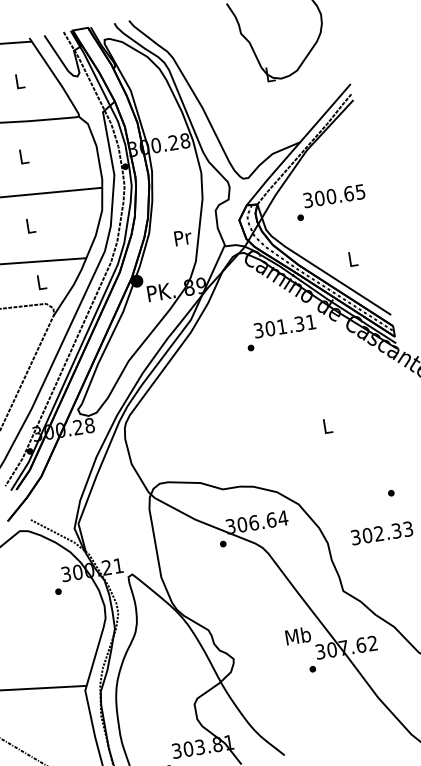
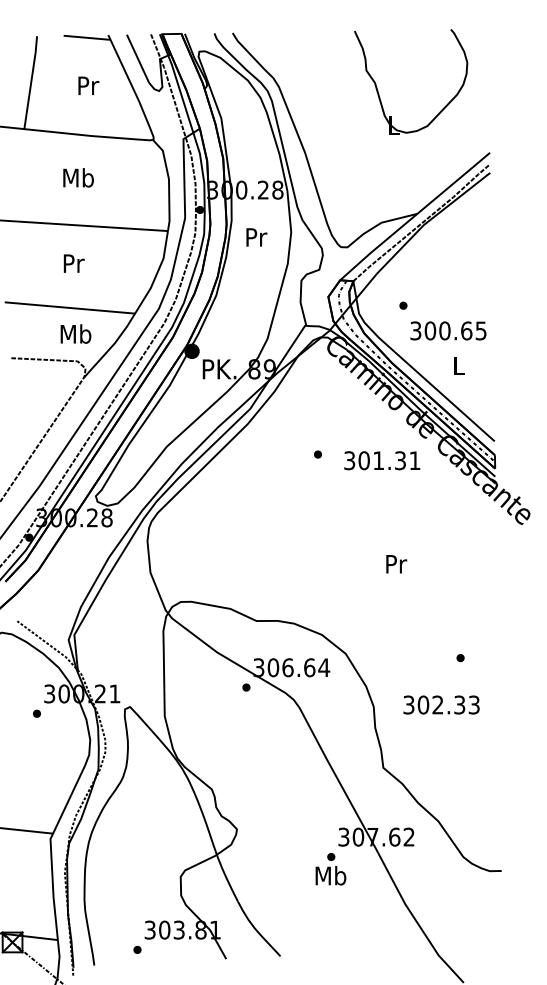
text: (20, 81) -> (88, 85), L -> Pr
text: (23, 156) -> (78, 177), L -> Mb
text: (334, 195) -> (448, 330), moved
text: (30, 225) -> (73, 263), L -> Pr
text: (183, 237) -> (256, 237), moved
text: (41, 281) -> (75, 333), L -> Mb
text: (285, 326) -> (382, 460), moved
text: (328, 426) -> (396, 564), L -> Pr
text: (297, 635) -> (330, 875), moved

